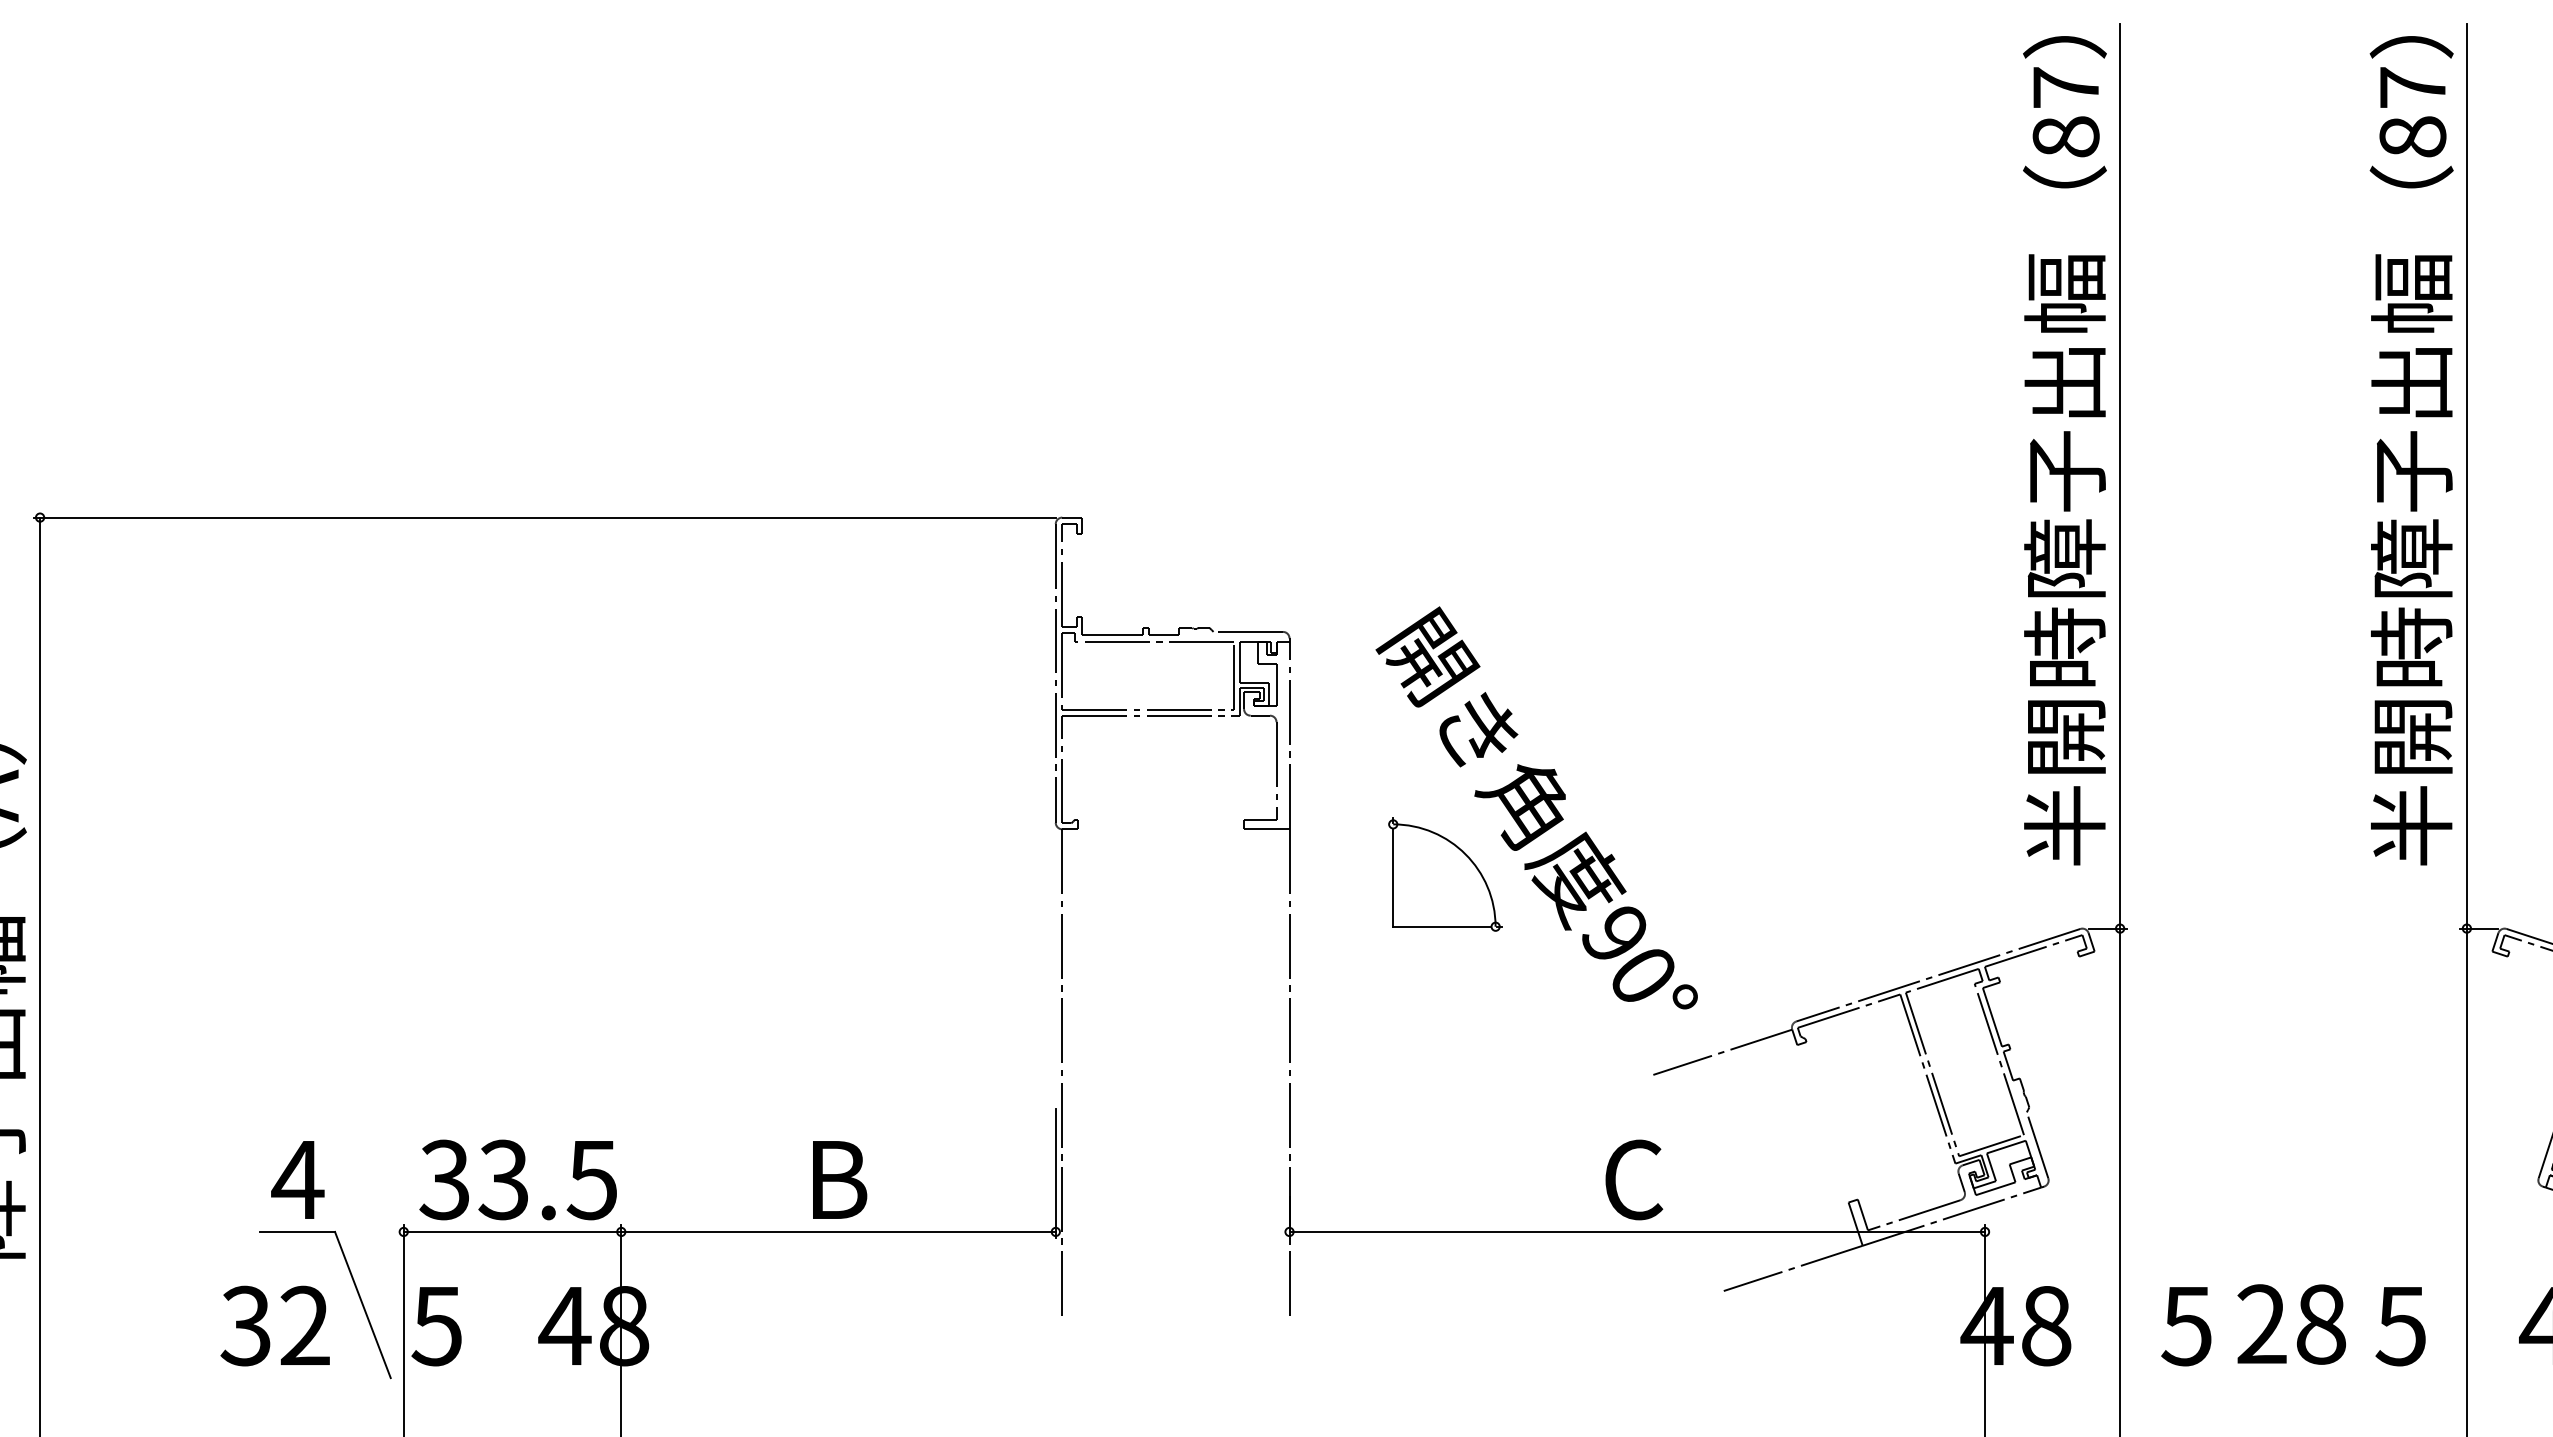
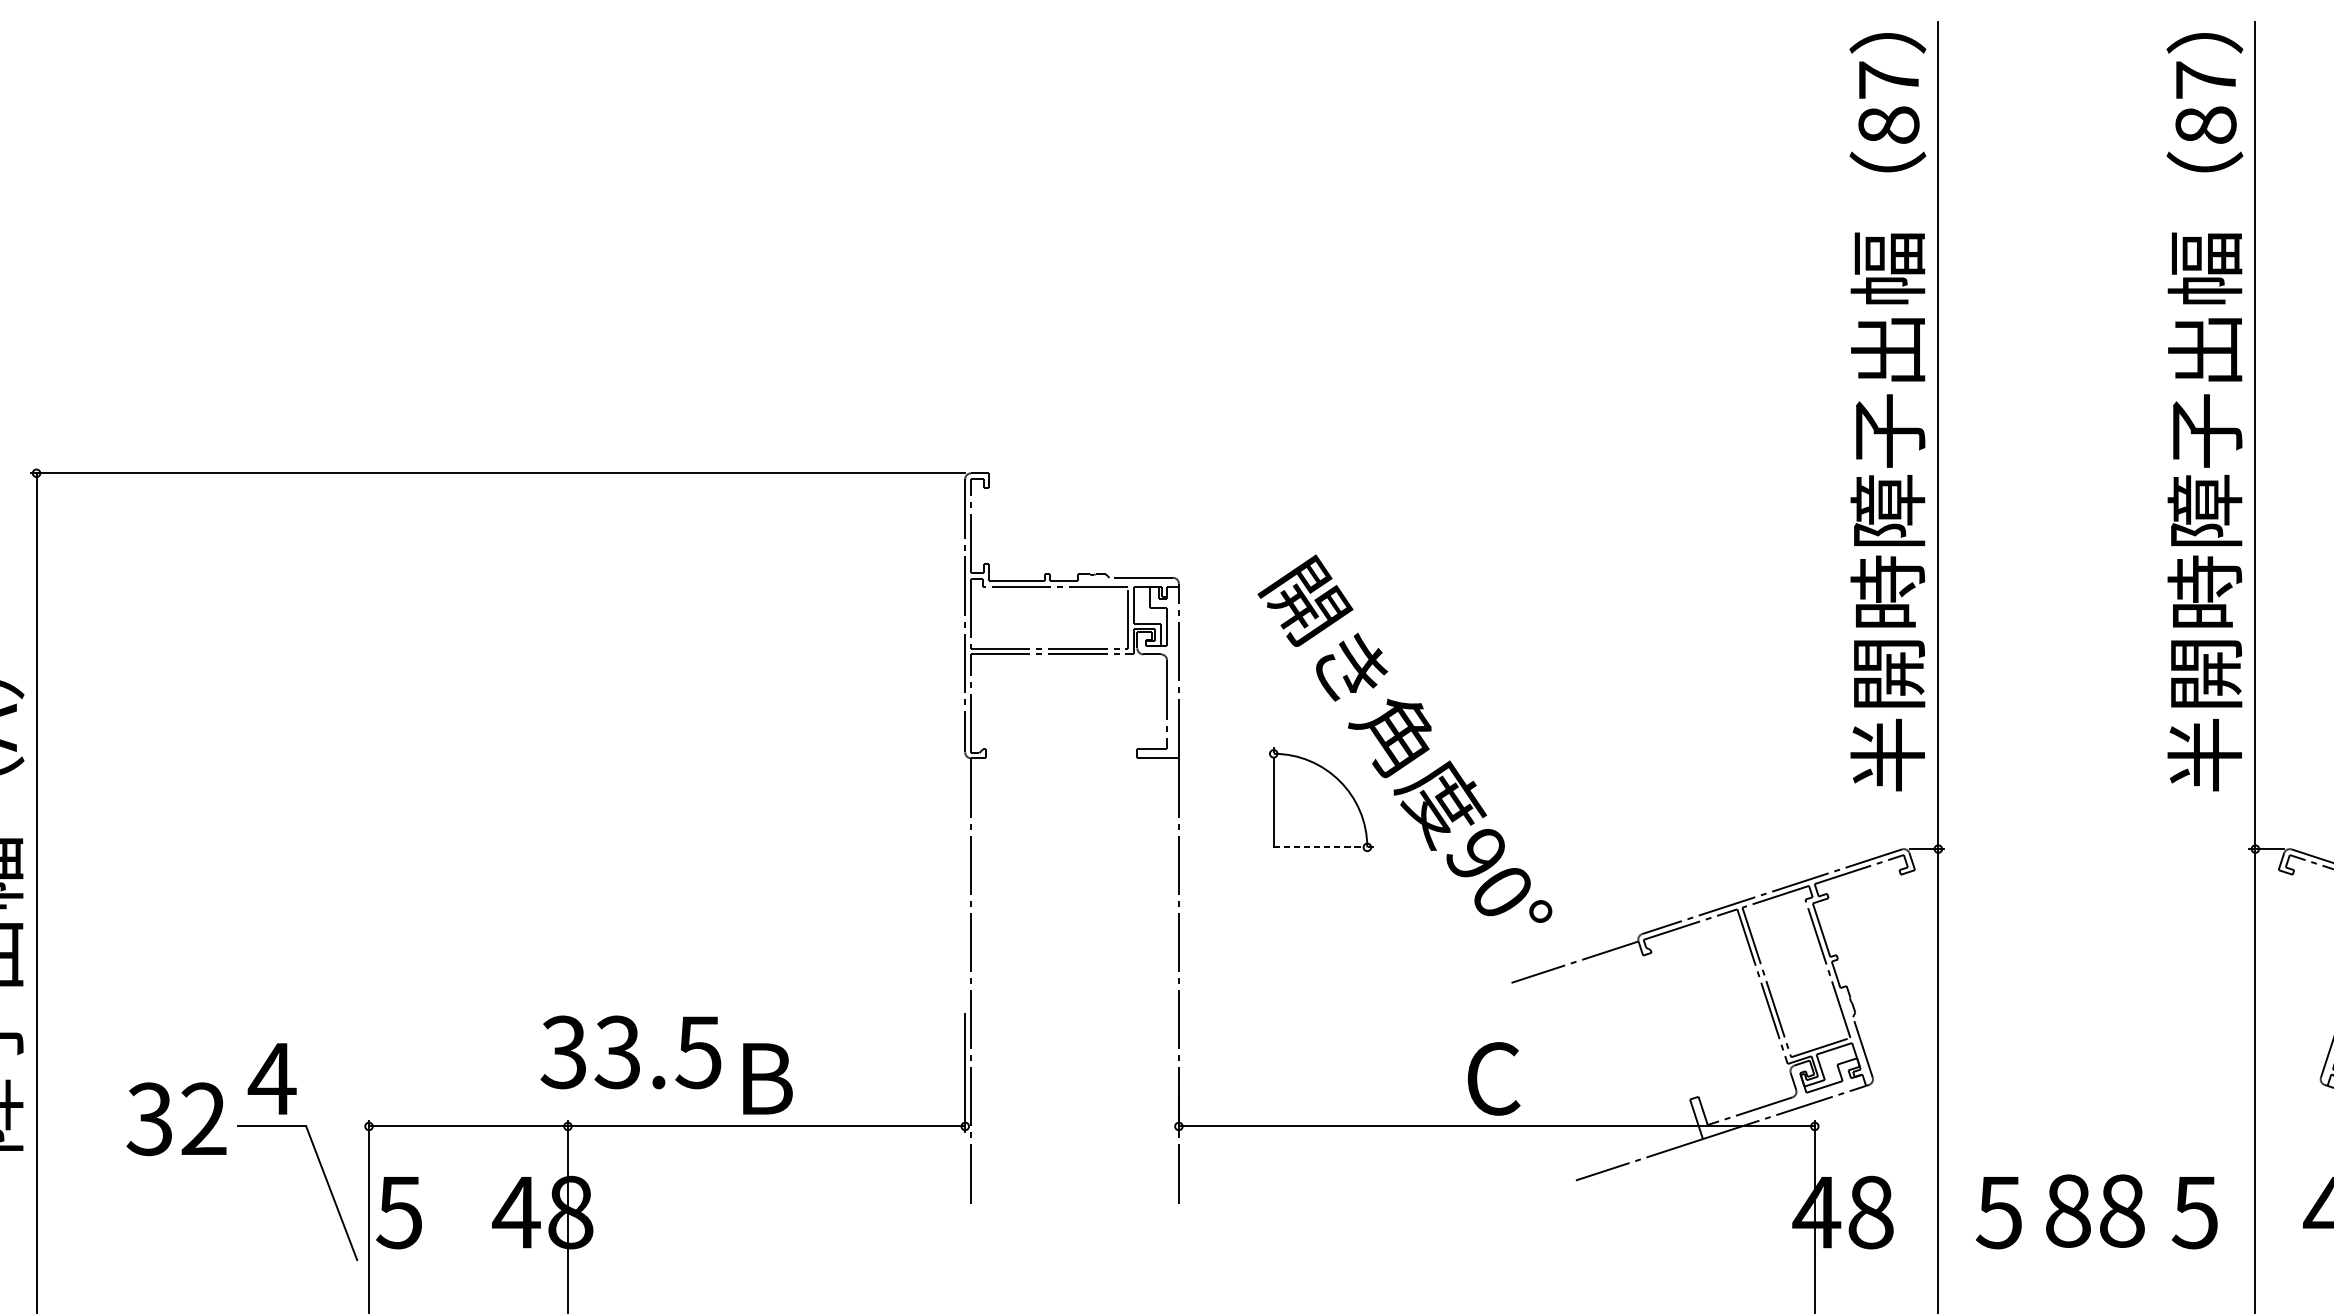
line: (1441, 926) -> (1317, 847), solid -> dashed
text: (517, 1179) -> (630, 1051), moved
text: (2262, 1324) -> (2068, 1211), 28 -> 88
text: (274, 1325) -> (175, 1118), moved

